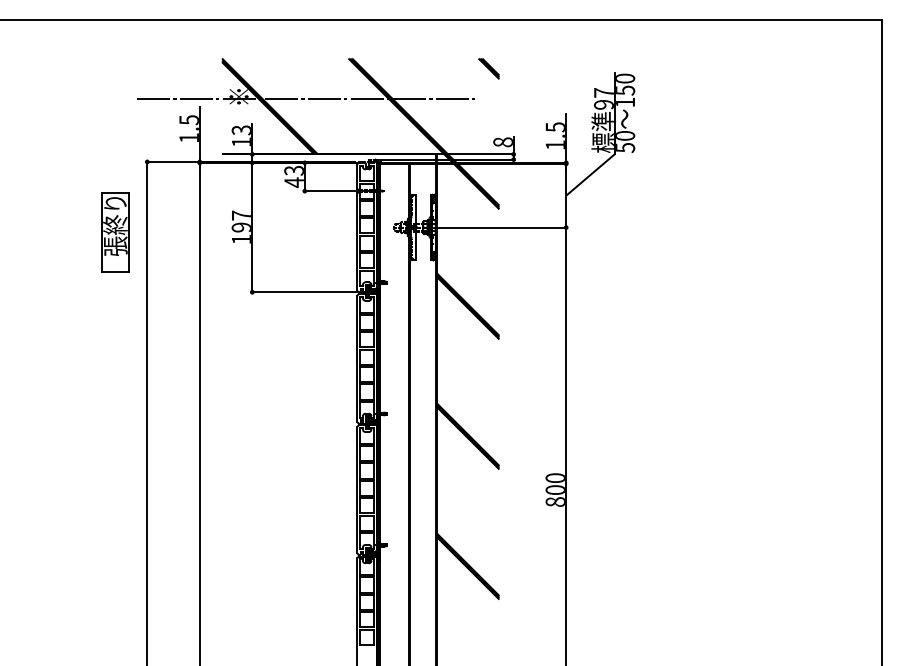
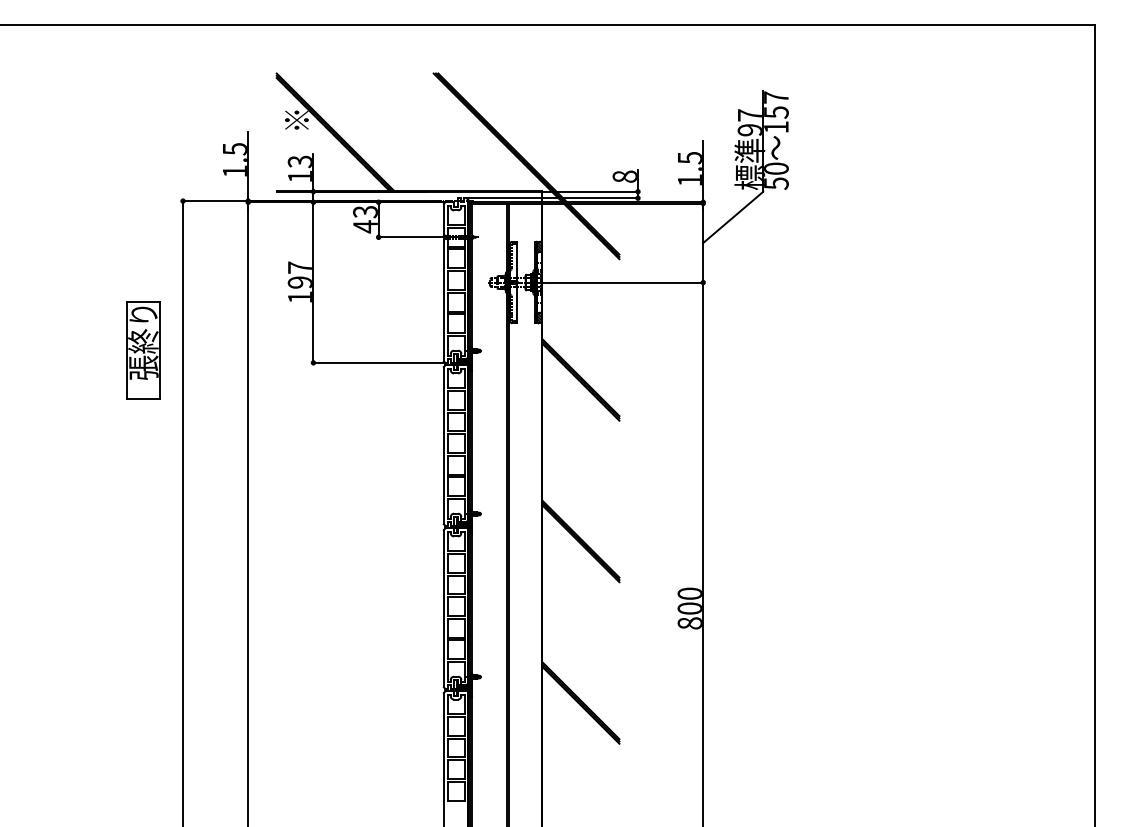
part: (489, 68) -> (607, 85), removed
text: (625, 78) -> (776, 97), 150 -> 157
line: (306, 98) -> (380, 122), removed
part: (115, 232) -> (143, 350), moved

